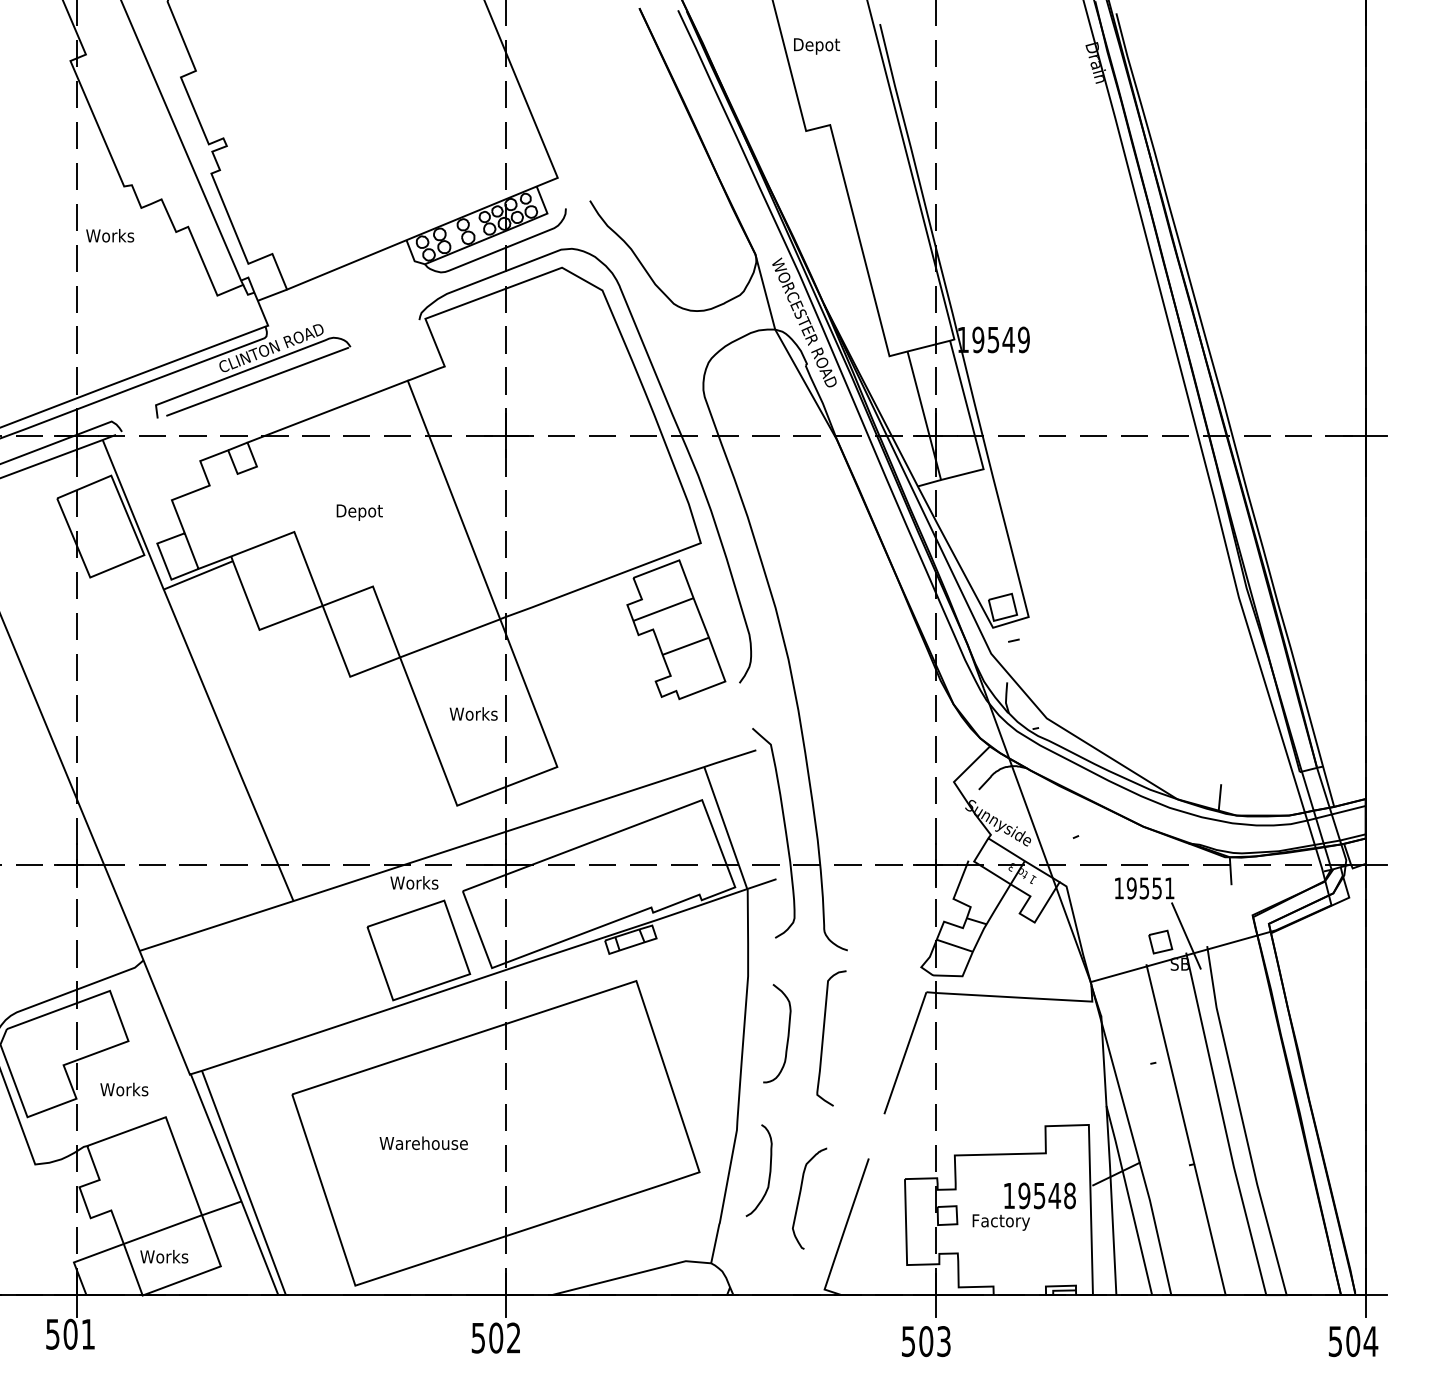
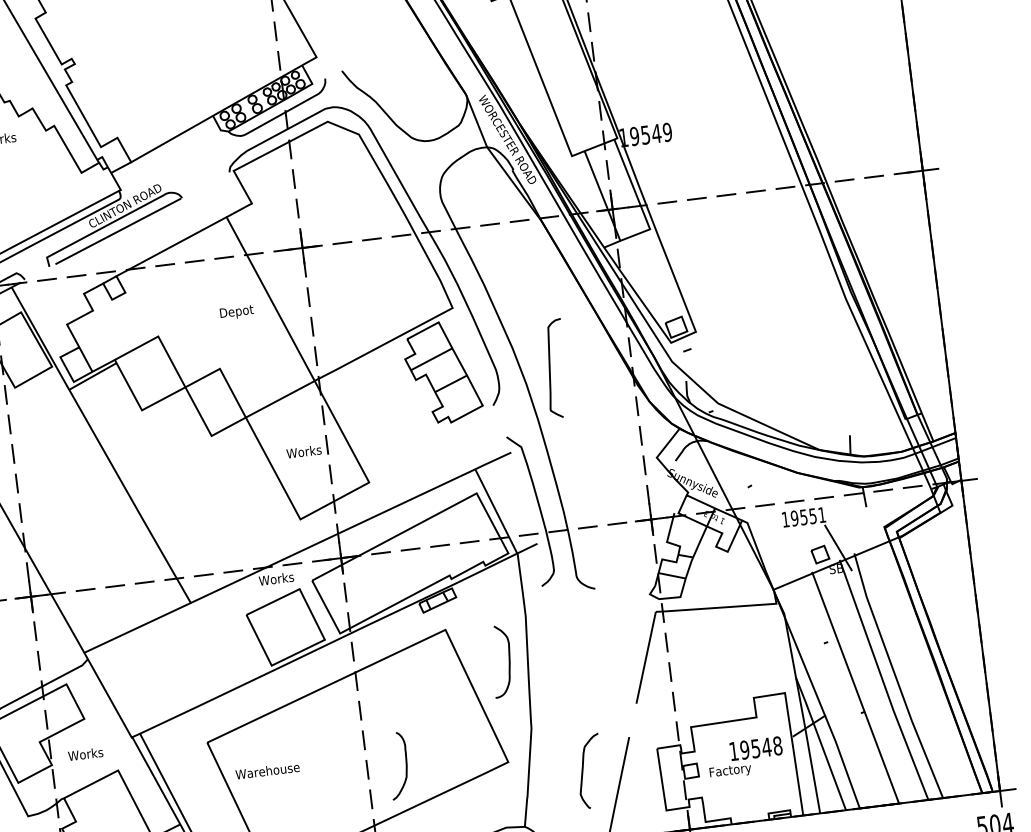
text: (359, 512) -> (236, 312), moved
curve: (787, 1033) -> (508, 660), moved
curve: (823, 1038) -> (550, 369), moved
text: (423, 1142) -> (267, 770), moved
curve: (769, 1170) -> (405, 764), moved

